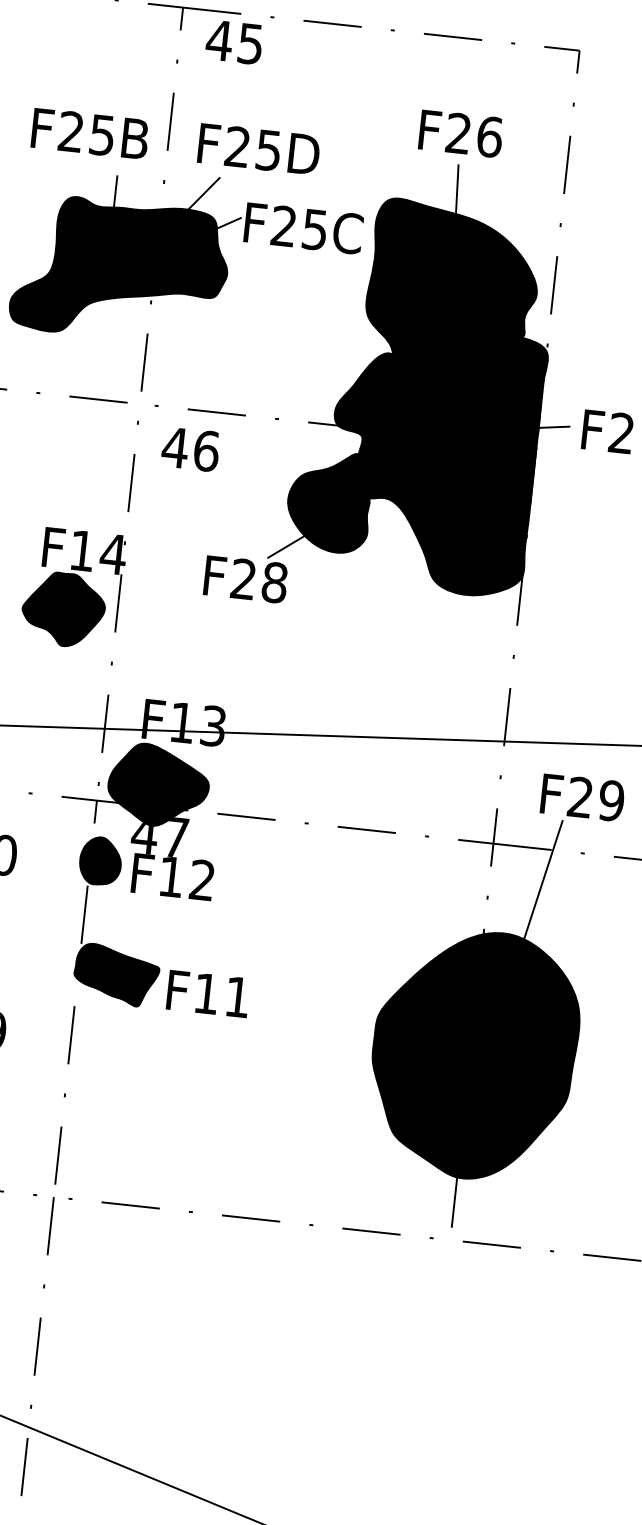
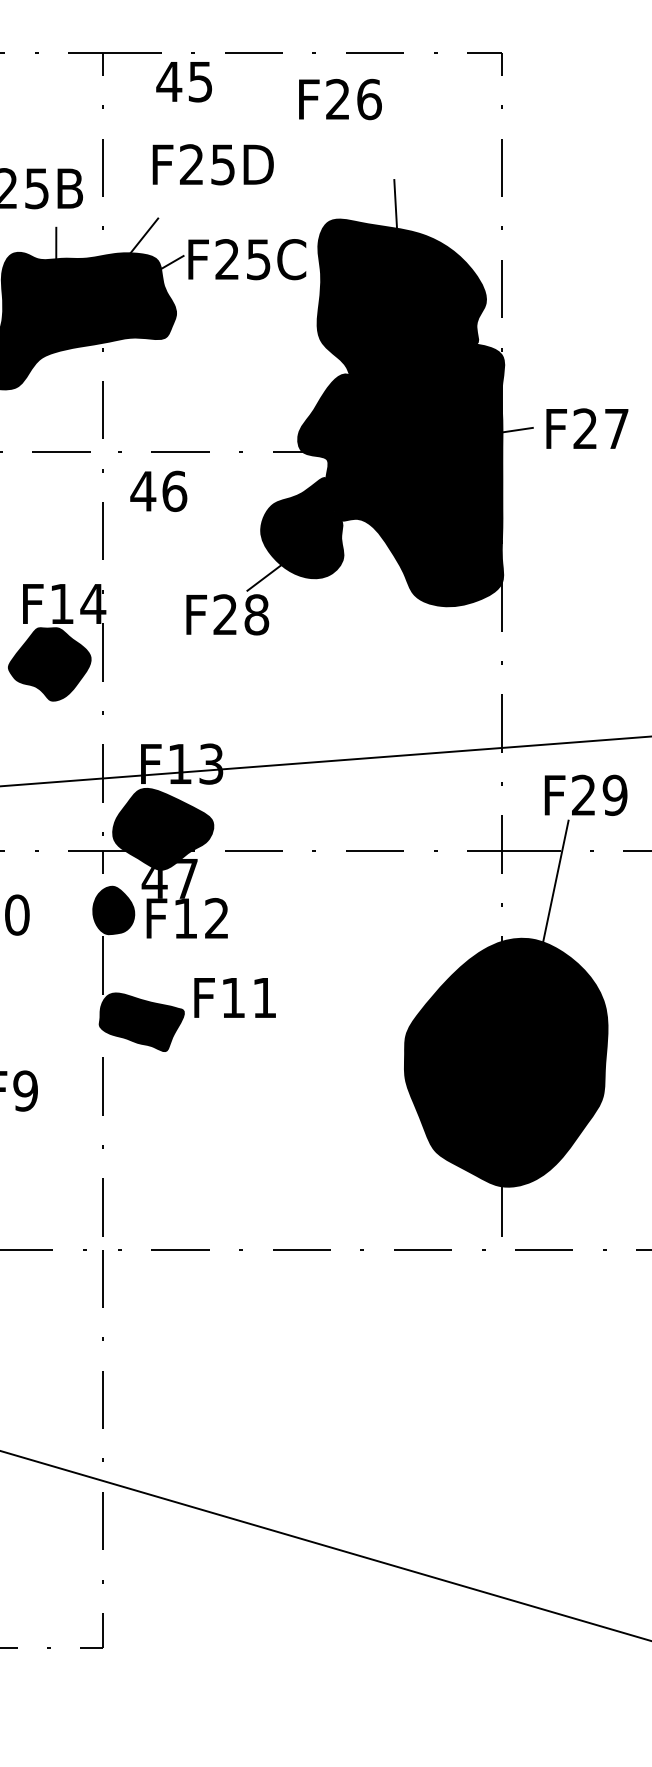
text: (233, 42) -> (183, 82), moved
text: (461, 133) -> (340, 99), moved
text: (258, 149) -> (212, 164), moved
text: (207, 993) -> (234, 997), moved

